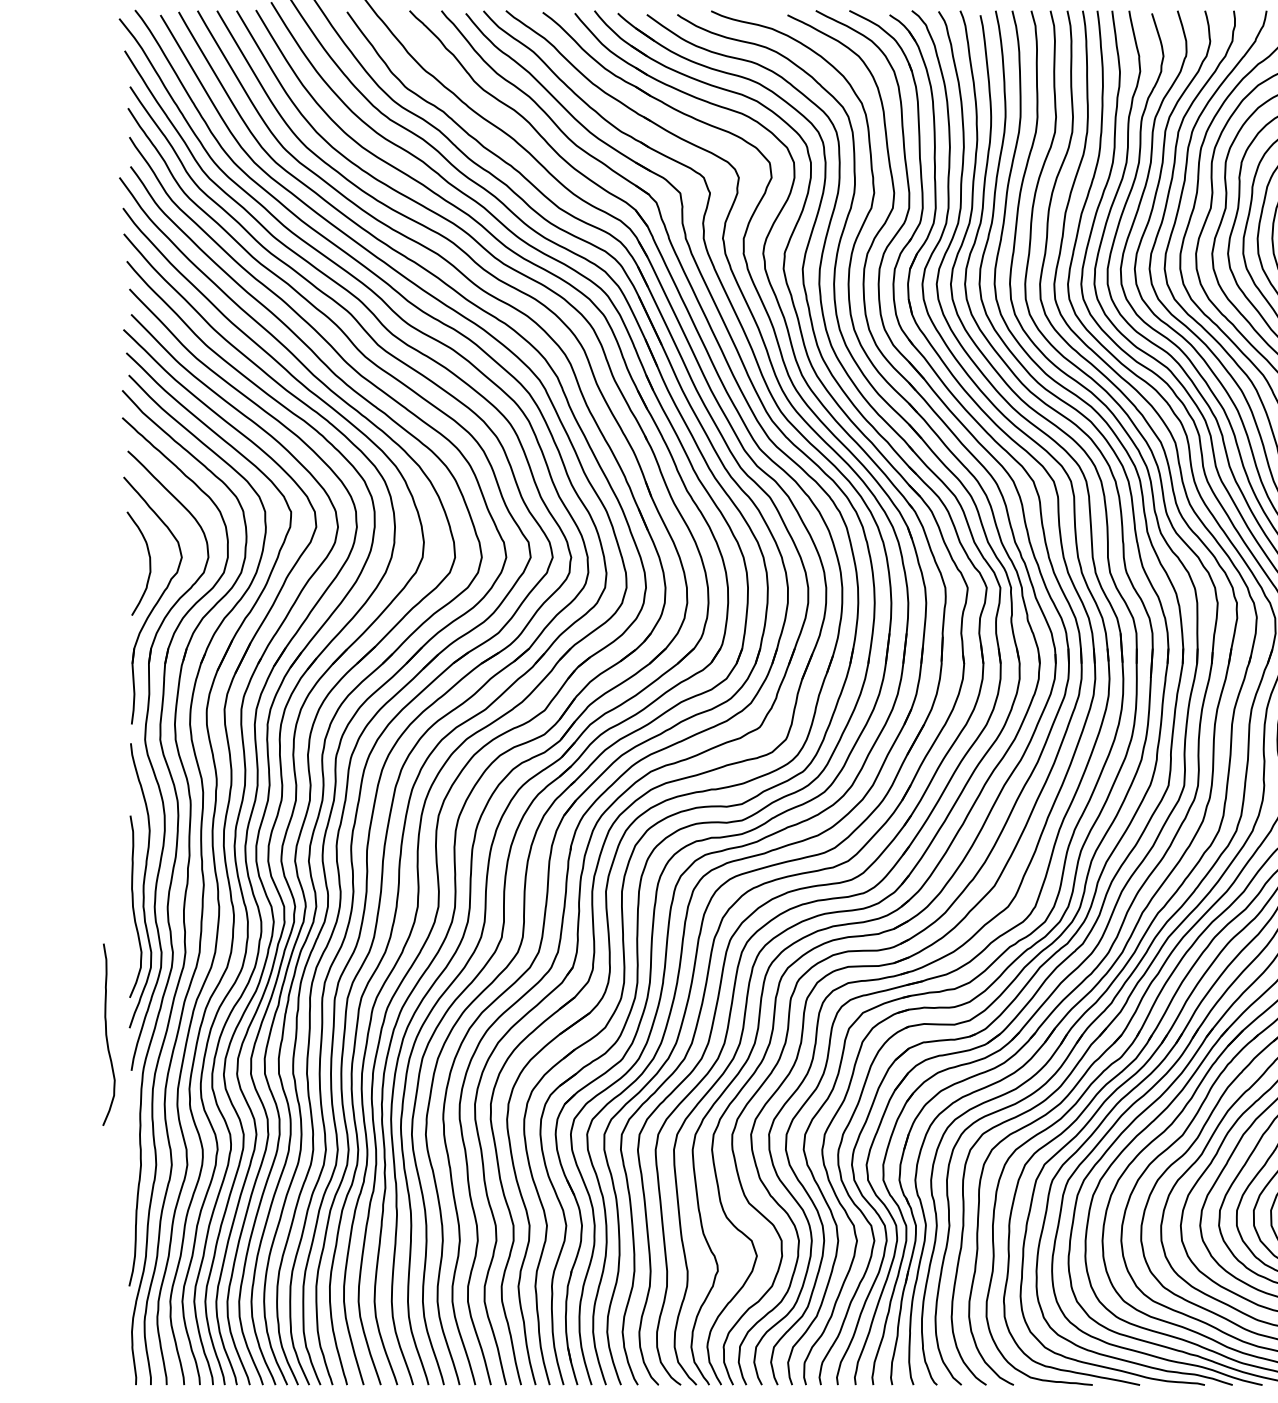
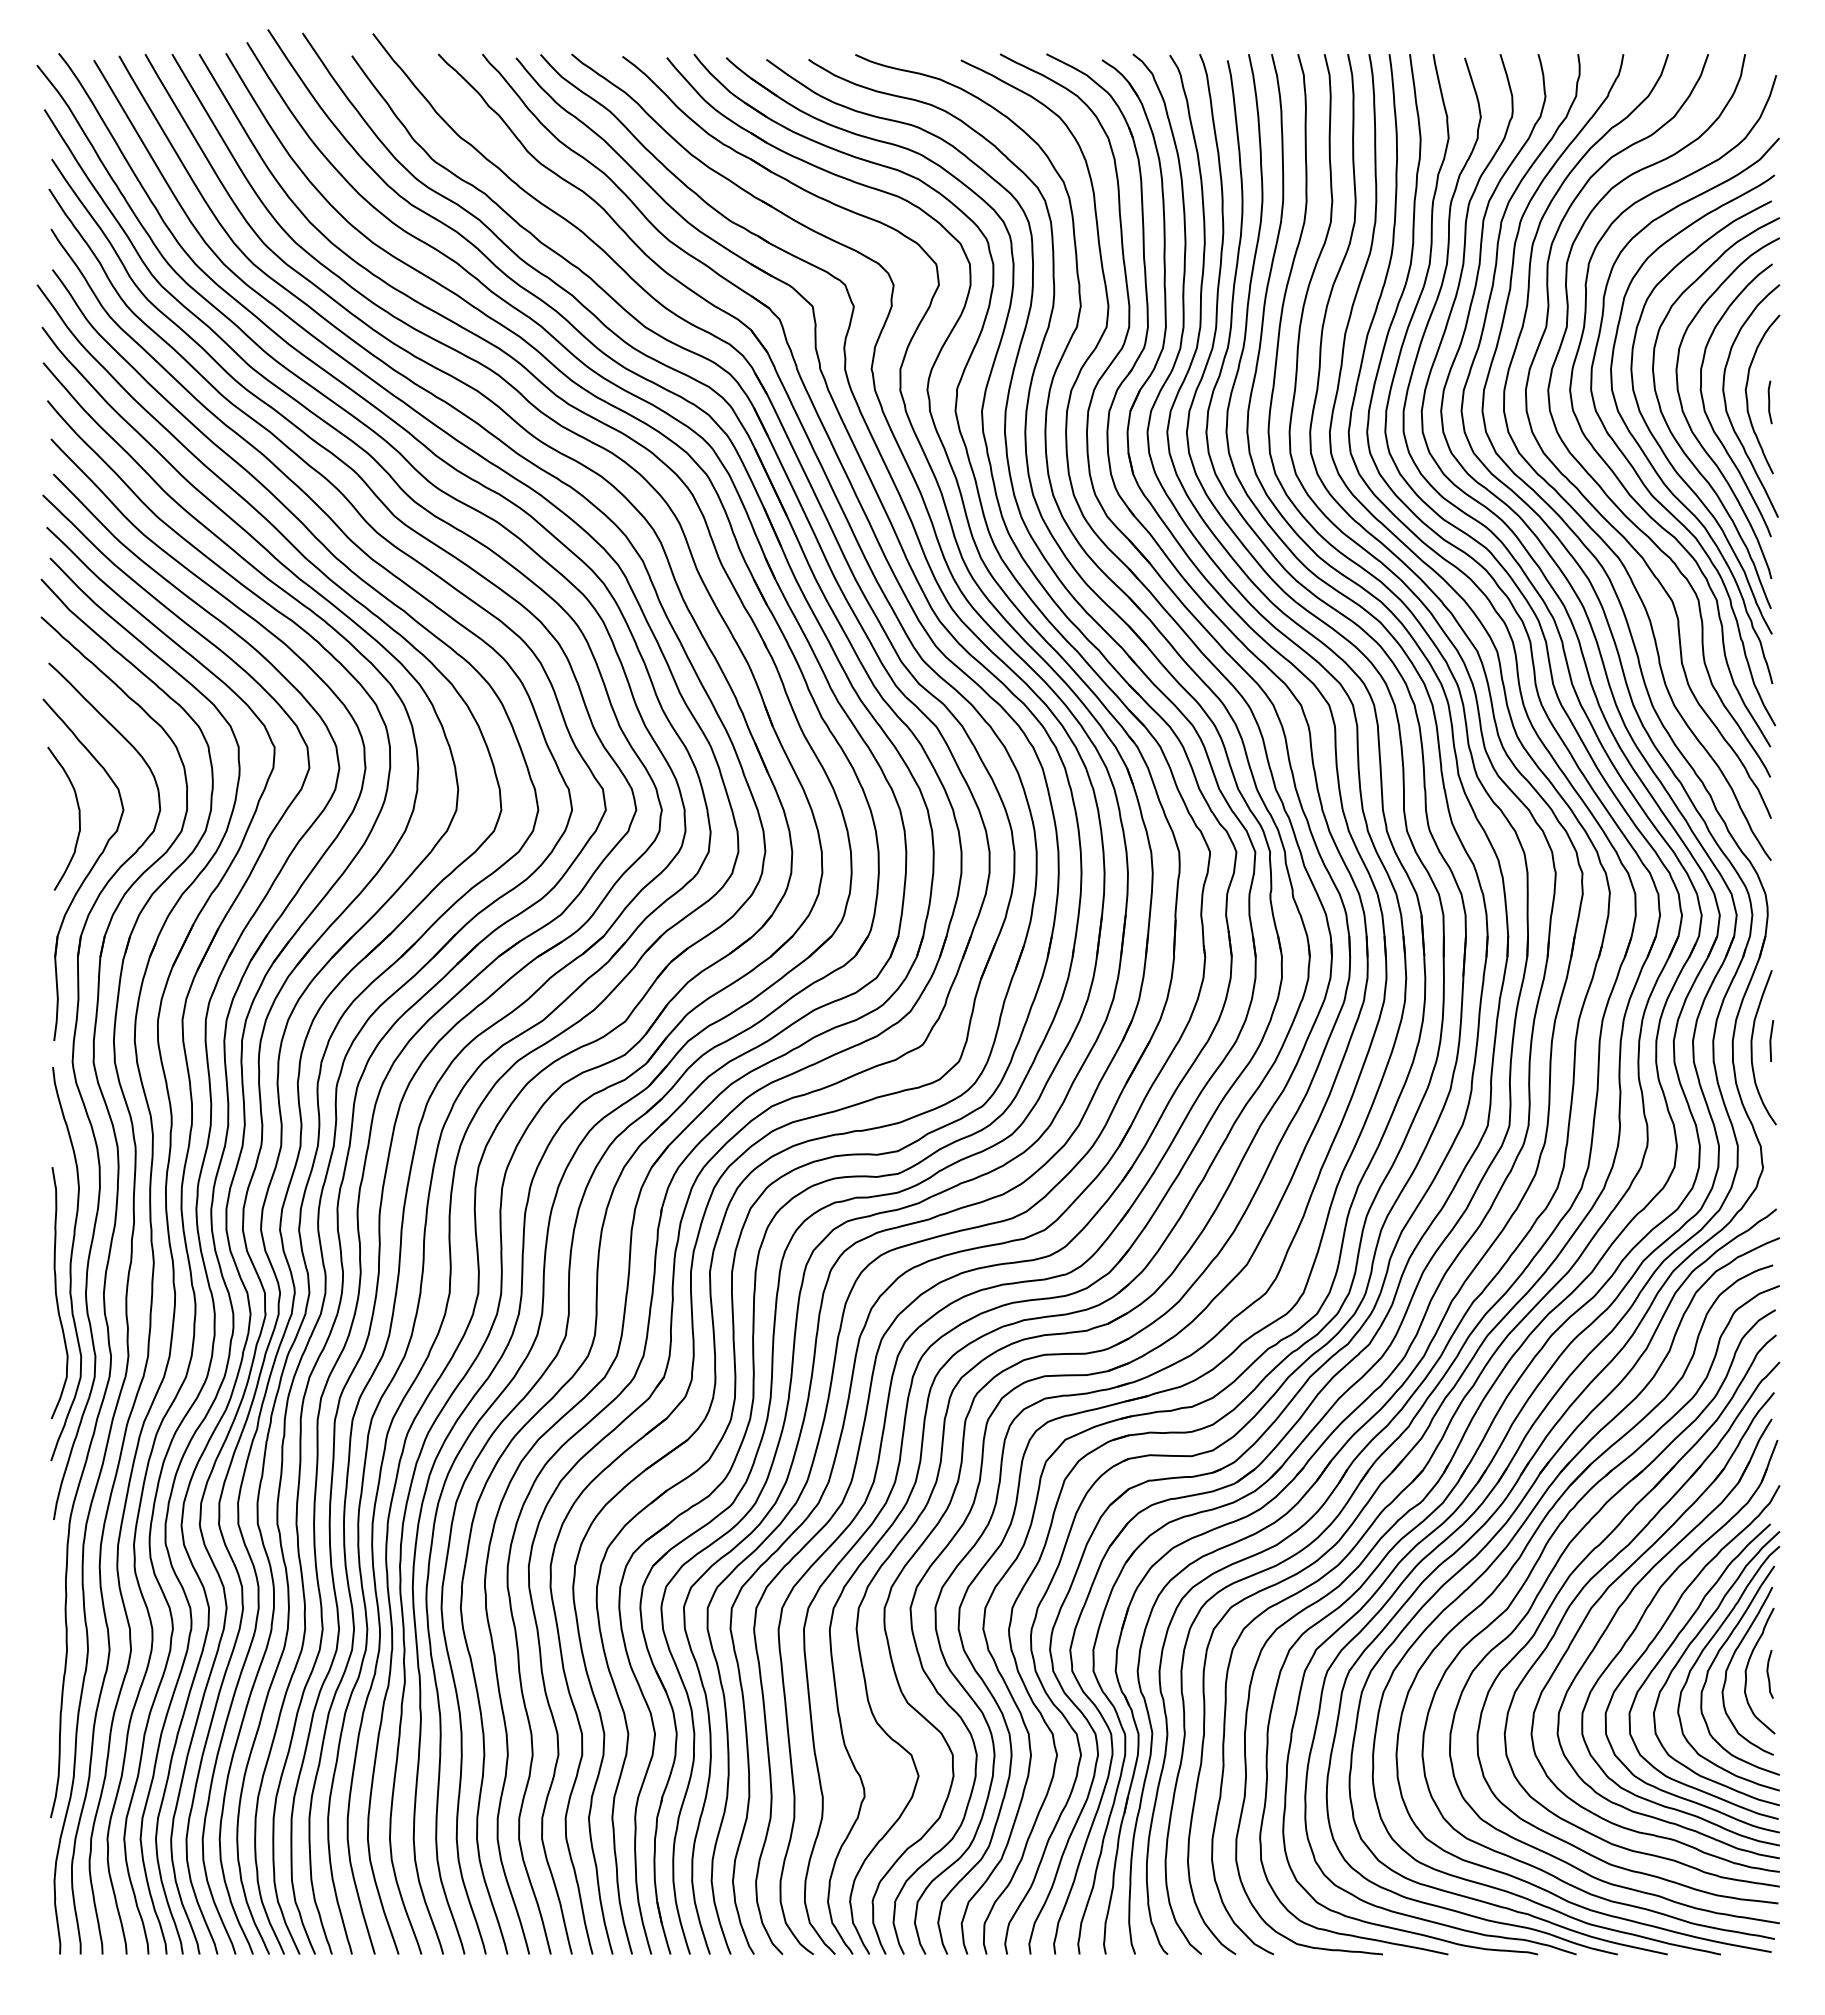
curve: (107, 1036) -> (20, 1472), removed

